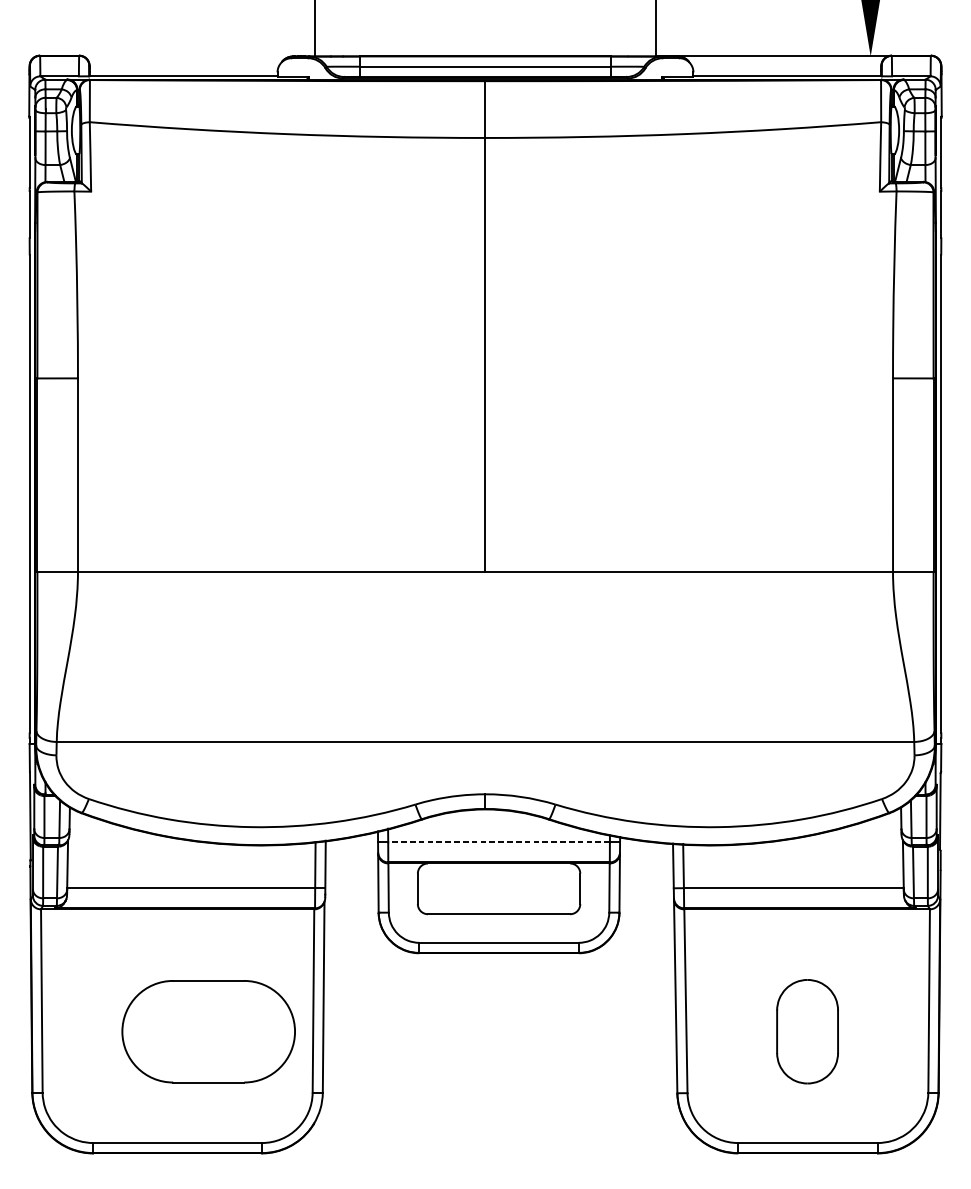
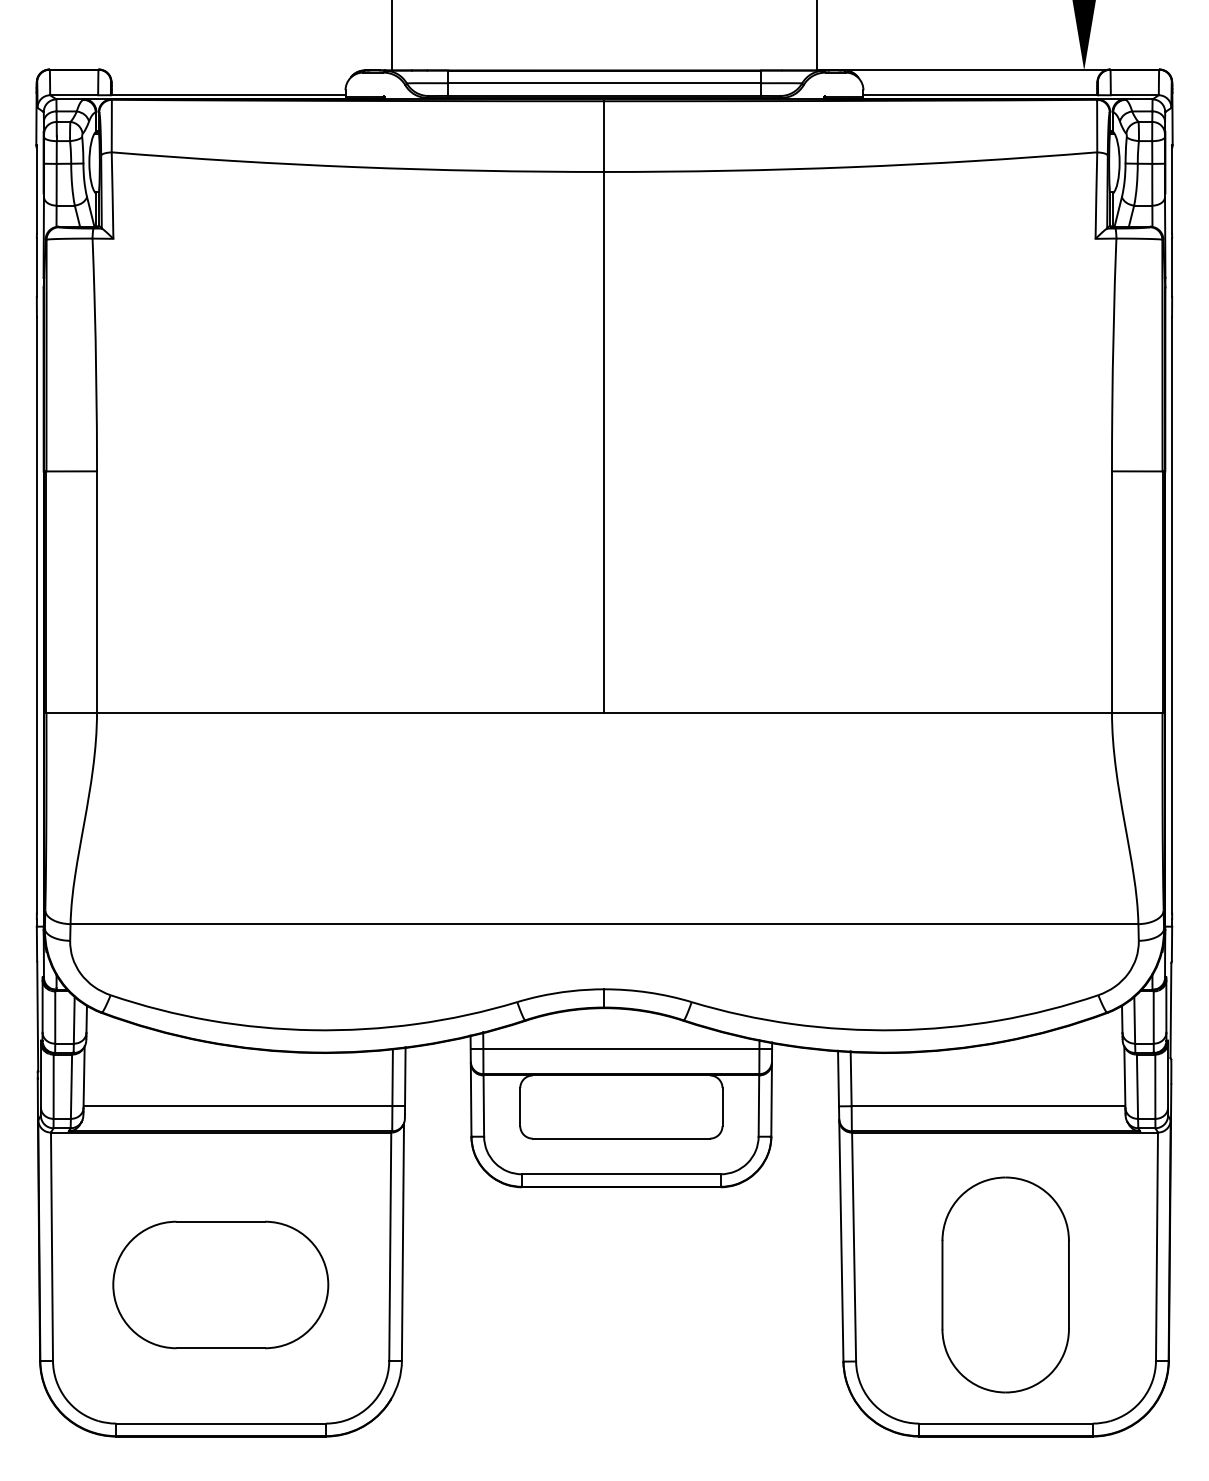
line: (498, 842) -> (620, 1049), dashed -> solid
part: (208, 1031) -> (220, 1284), moved
part: (807, 1031) -> (1005, 1284), size x1.67

